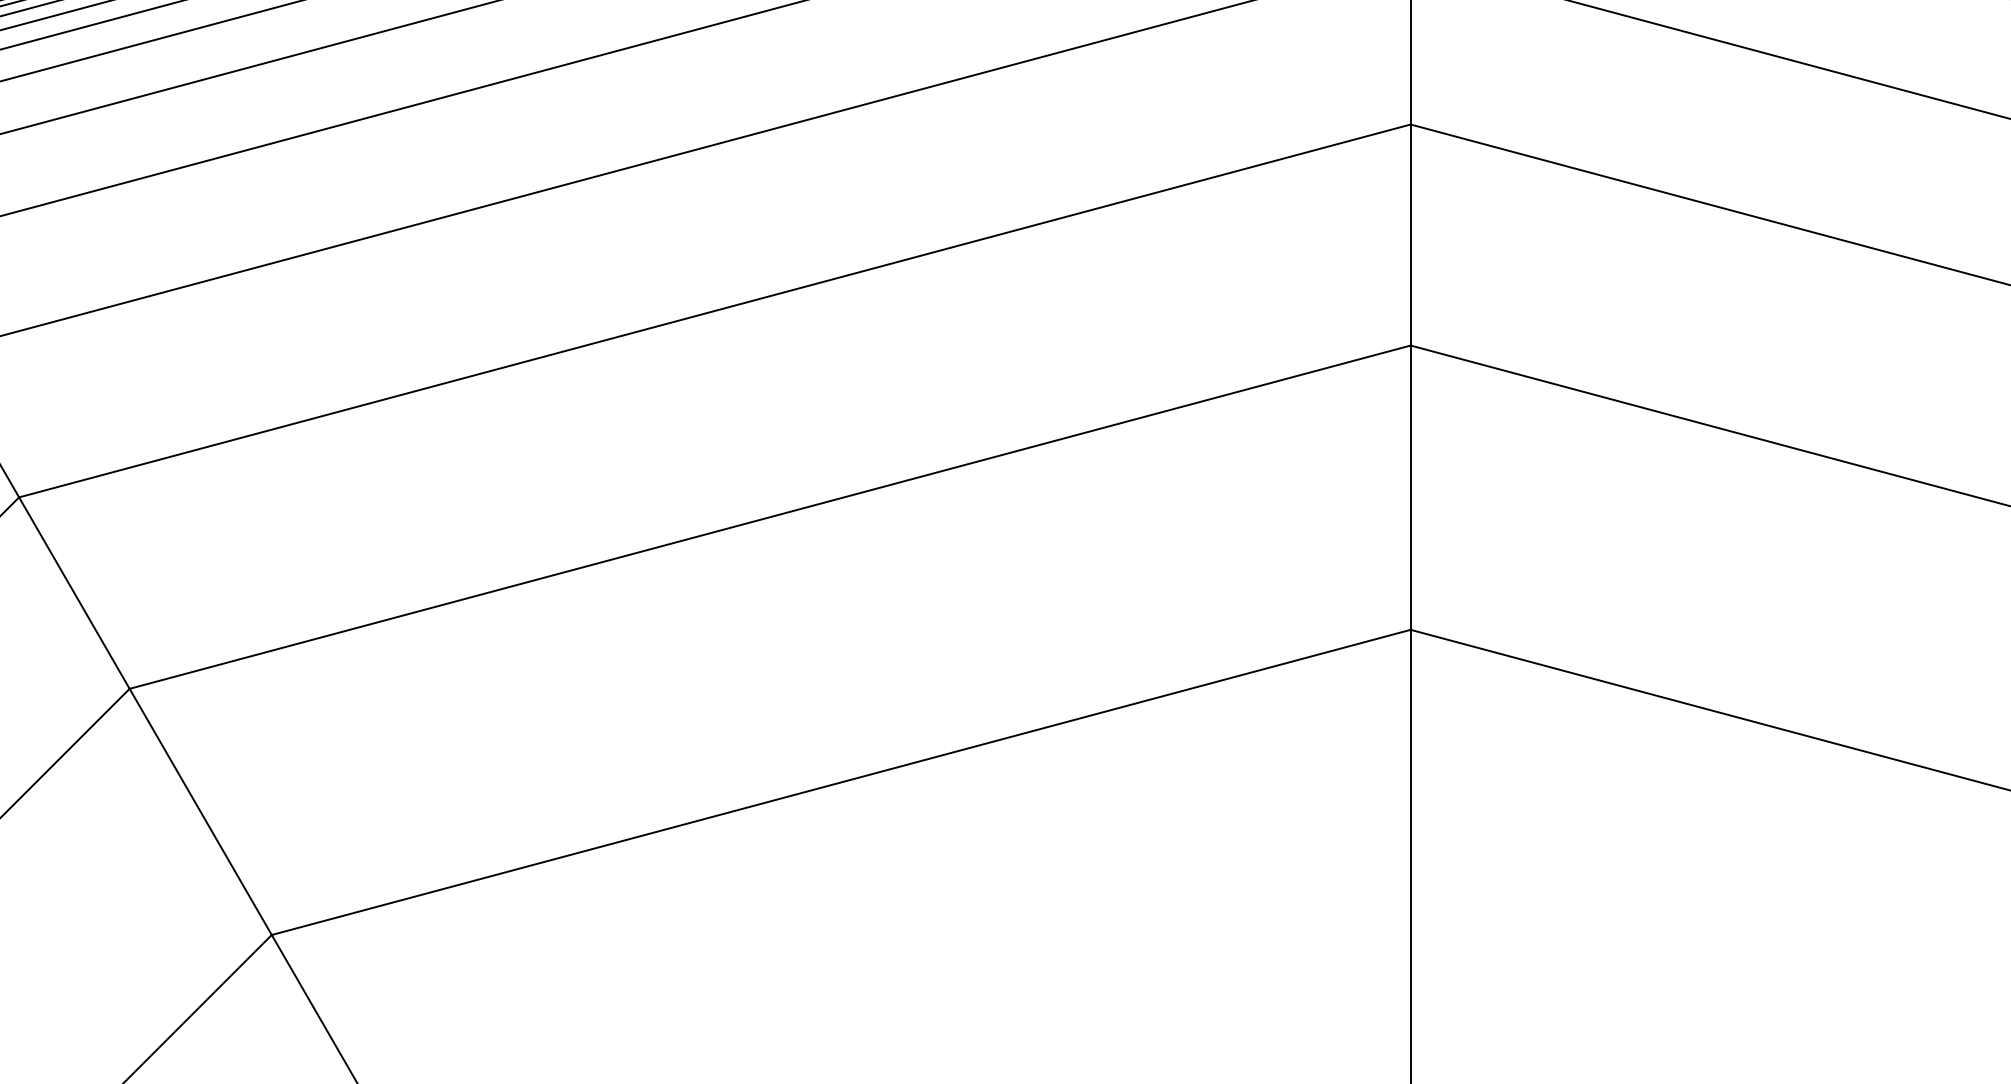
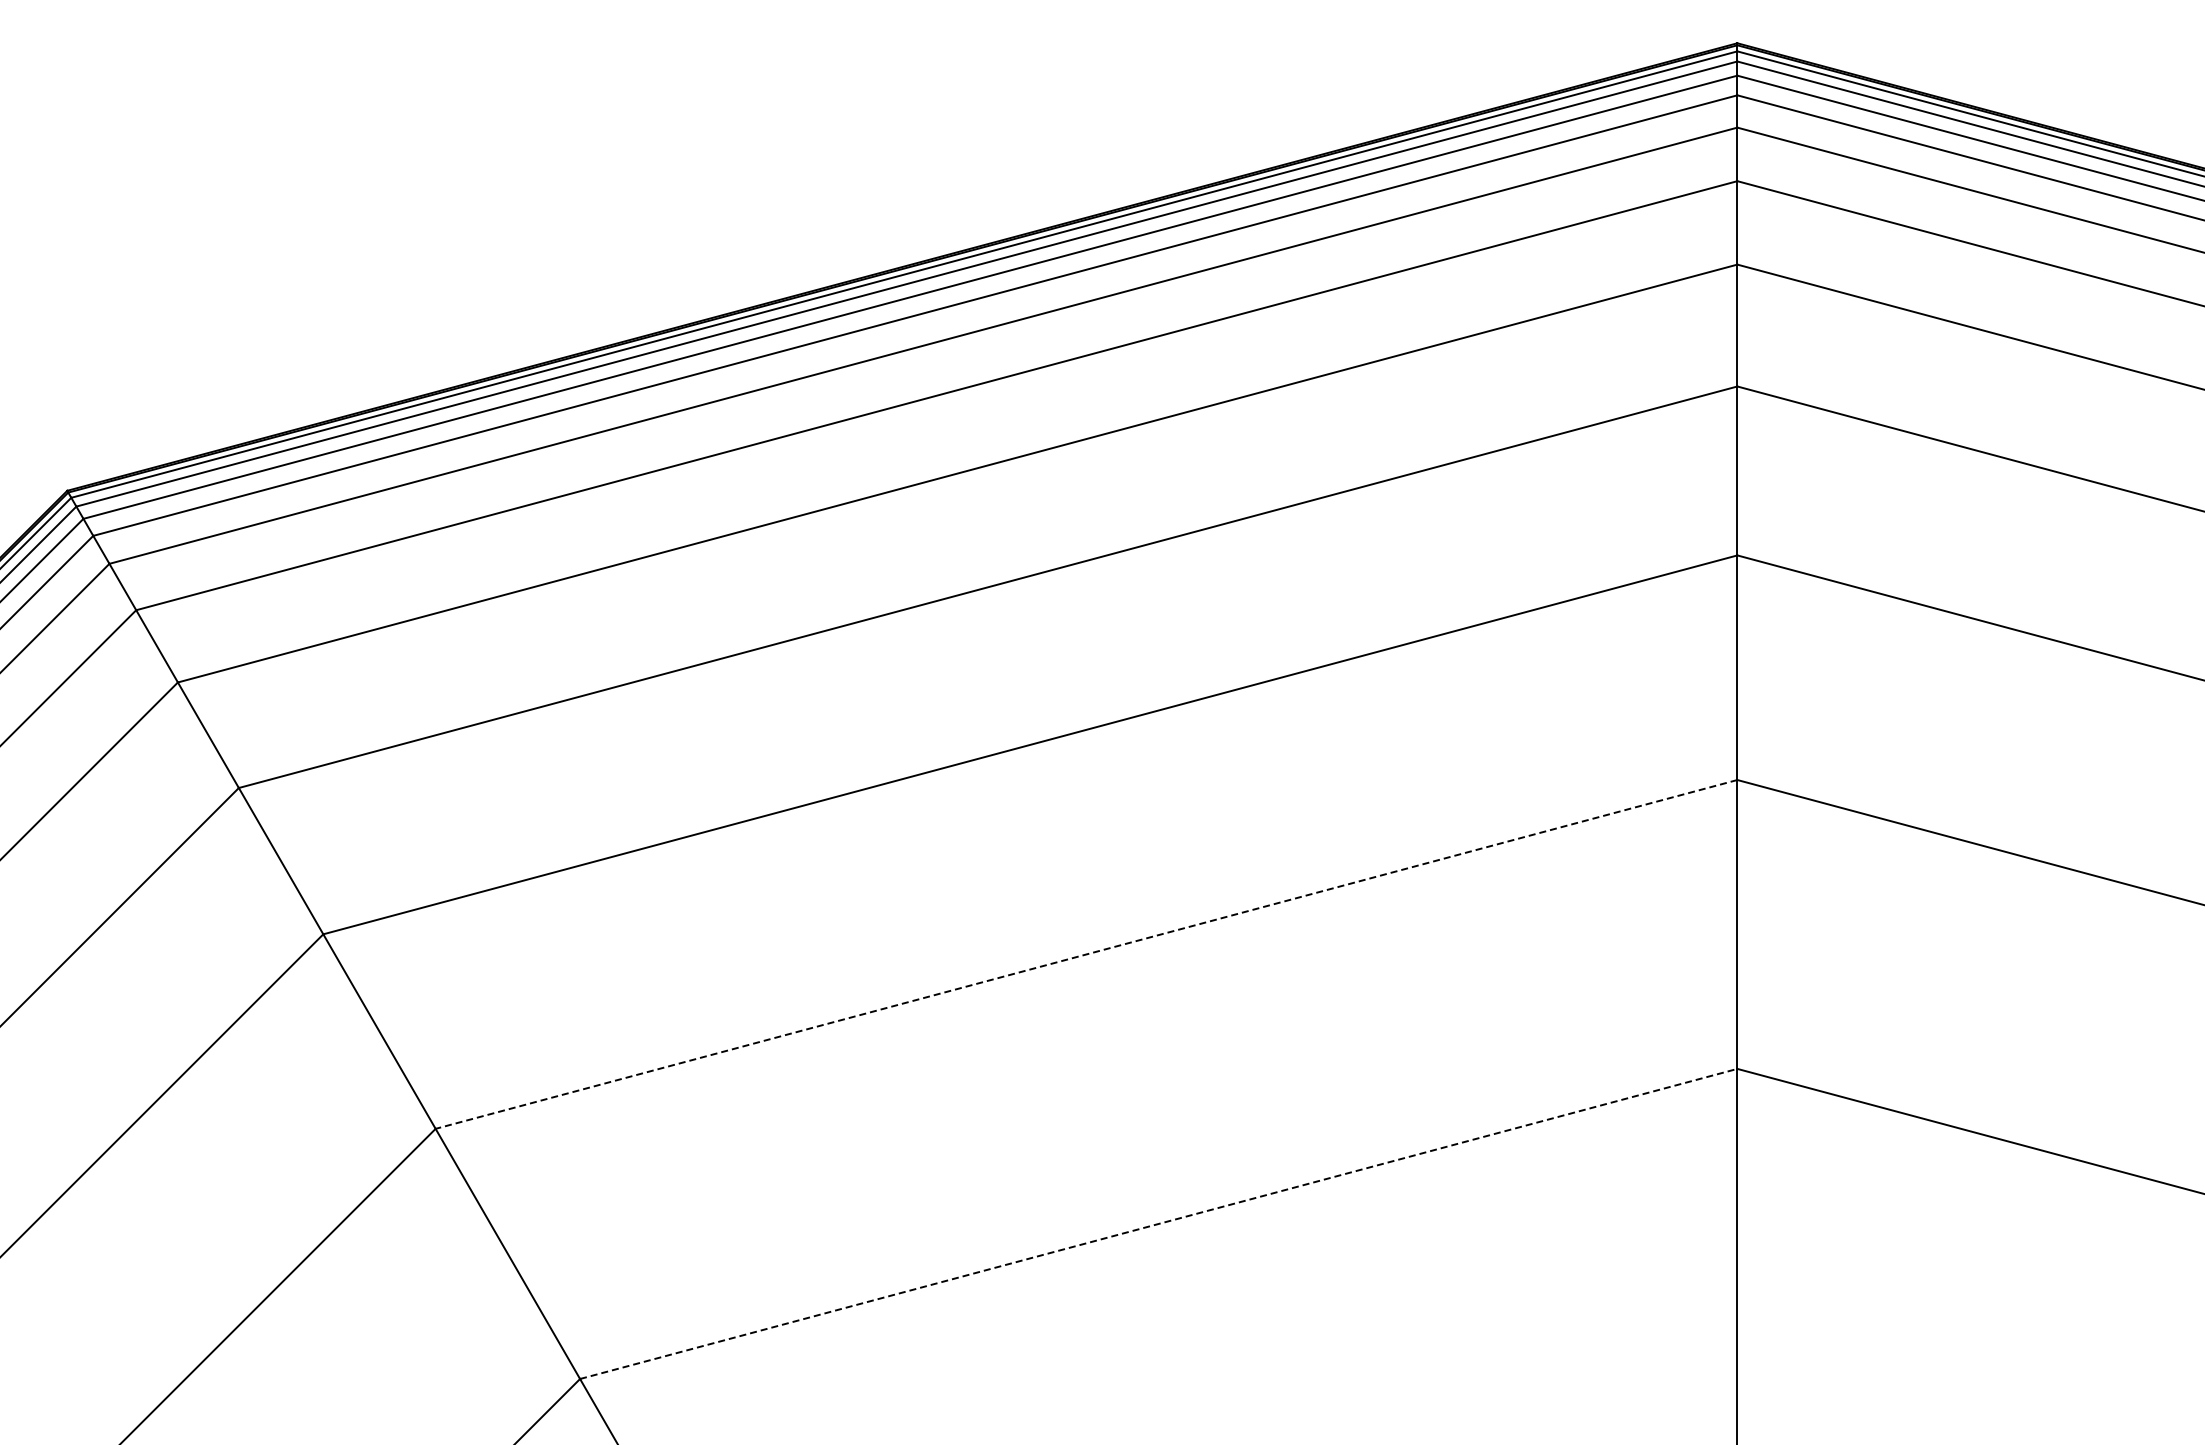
line: (770, 517) -> (1086, 954), solid -> dashed
line: (841, 781) -> (1159, 1223), solid -> dashed

